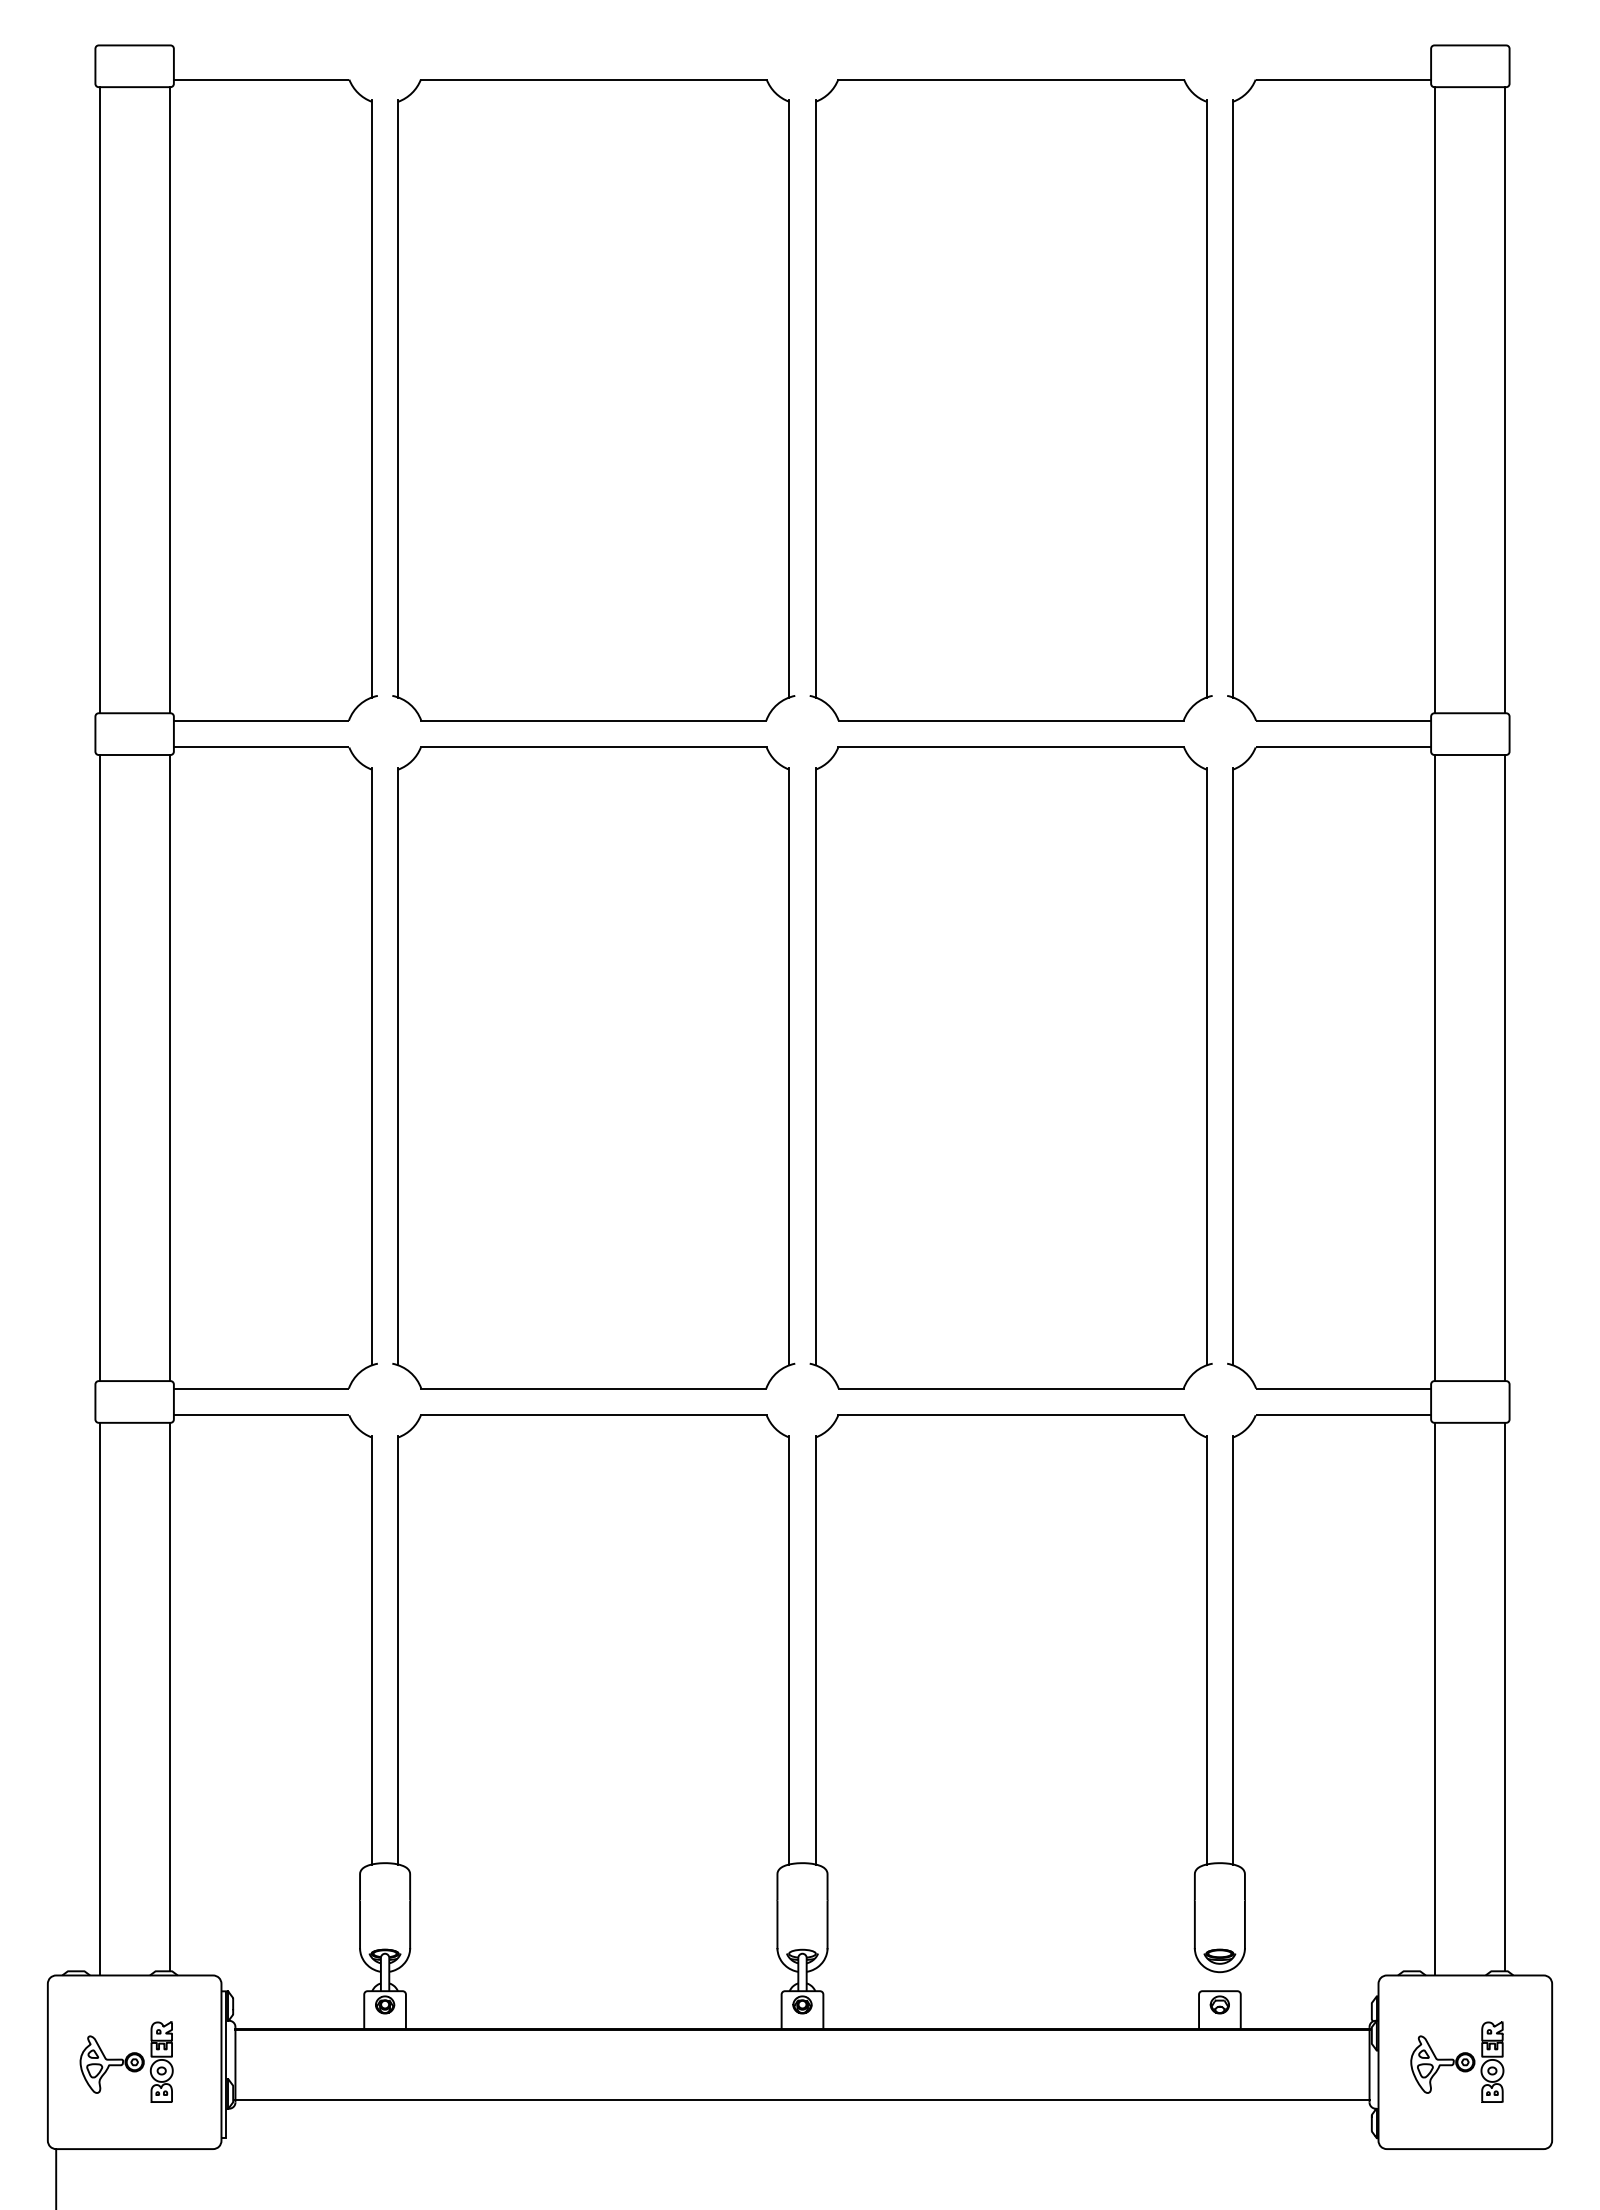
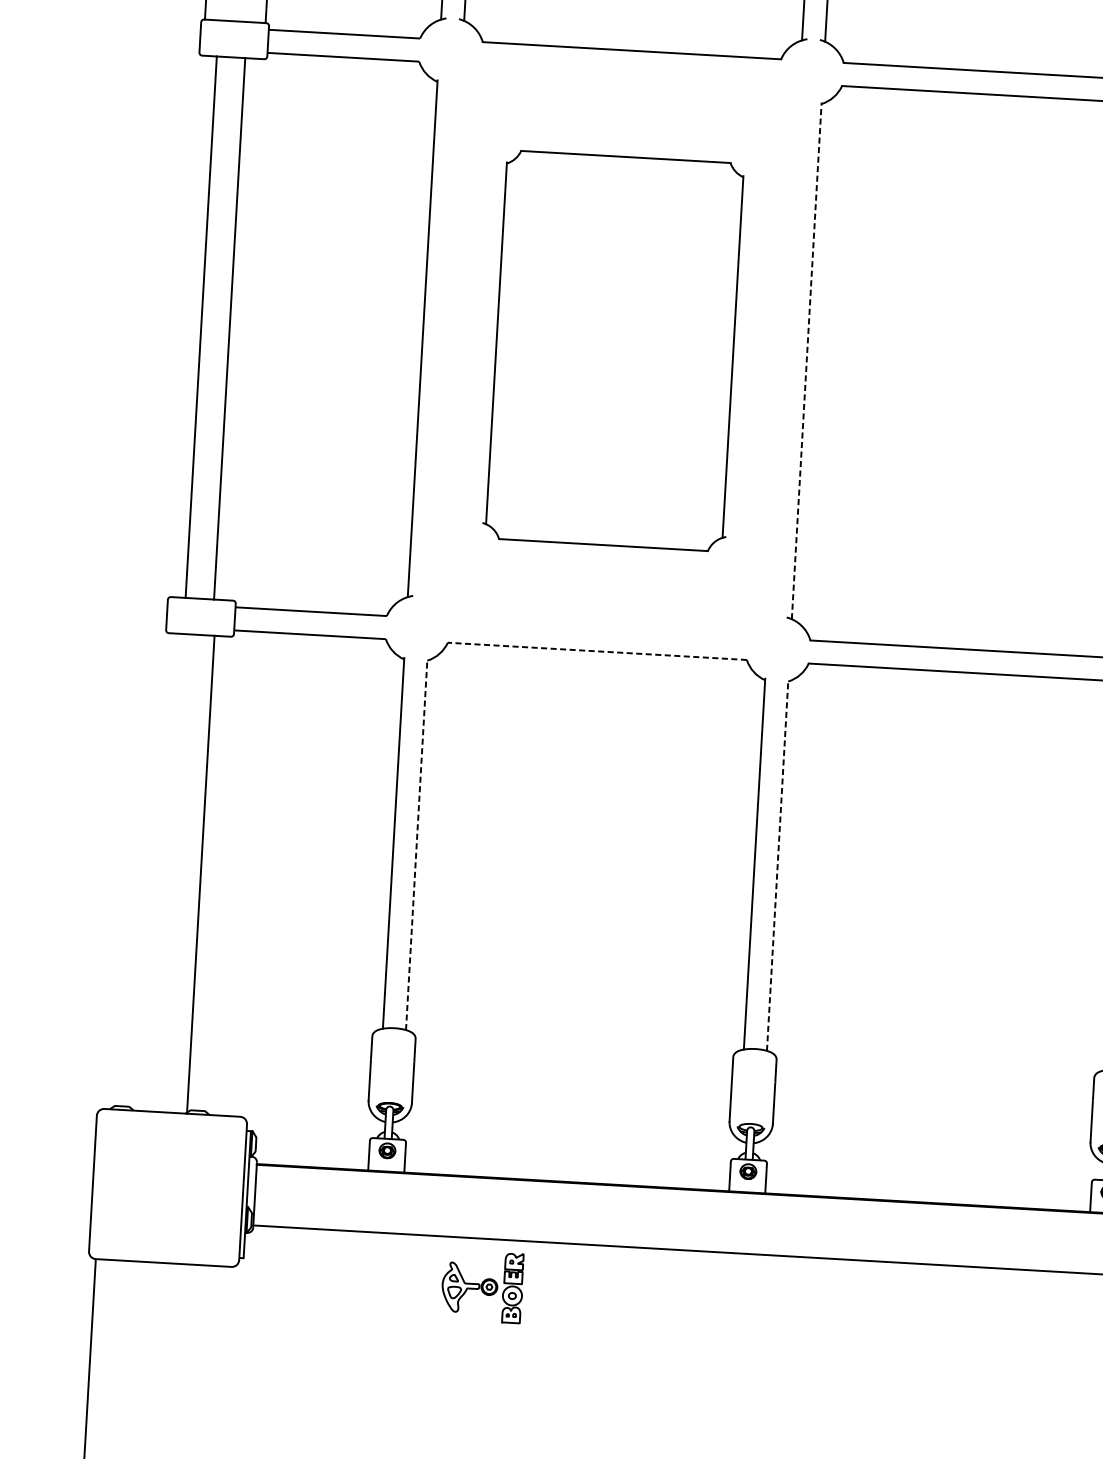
line: (815, 1066) -> (806, 360), solid -> dashed
part: (593, 1067) -> (614, 350), size x0.7
line: (99, 1068) -> (229, 329), moved
line: (169, 1068) -> (201, 327), moved
line: (593, 1415) -> (597, 651), solid -> dashed
line: (398, 1649) -> (416, 844), solid -> dashed
line: (815, 1649) -> (777, 864), solid -> dashed
line: (169, 1696) -> (216, 873), removed
line: (99, 1698) -> (200, 874), moved
part: (126, 2061) -> (482, 1286), moved

